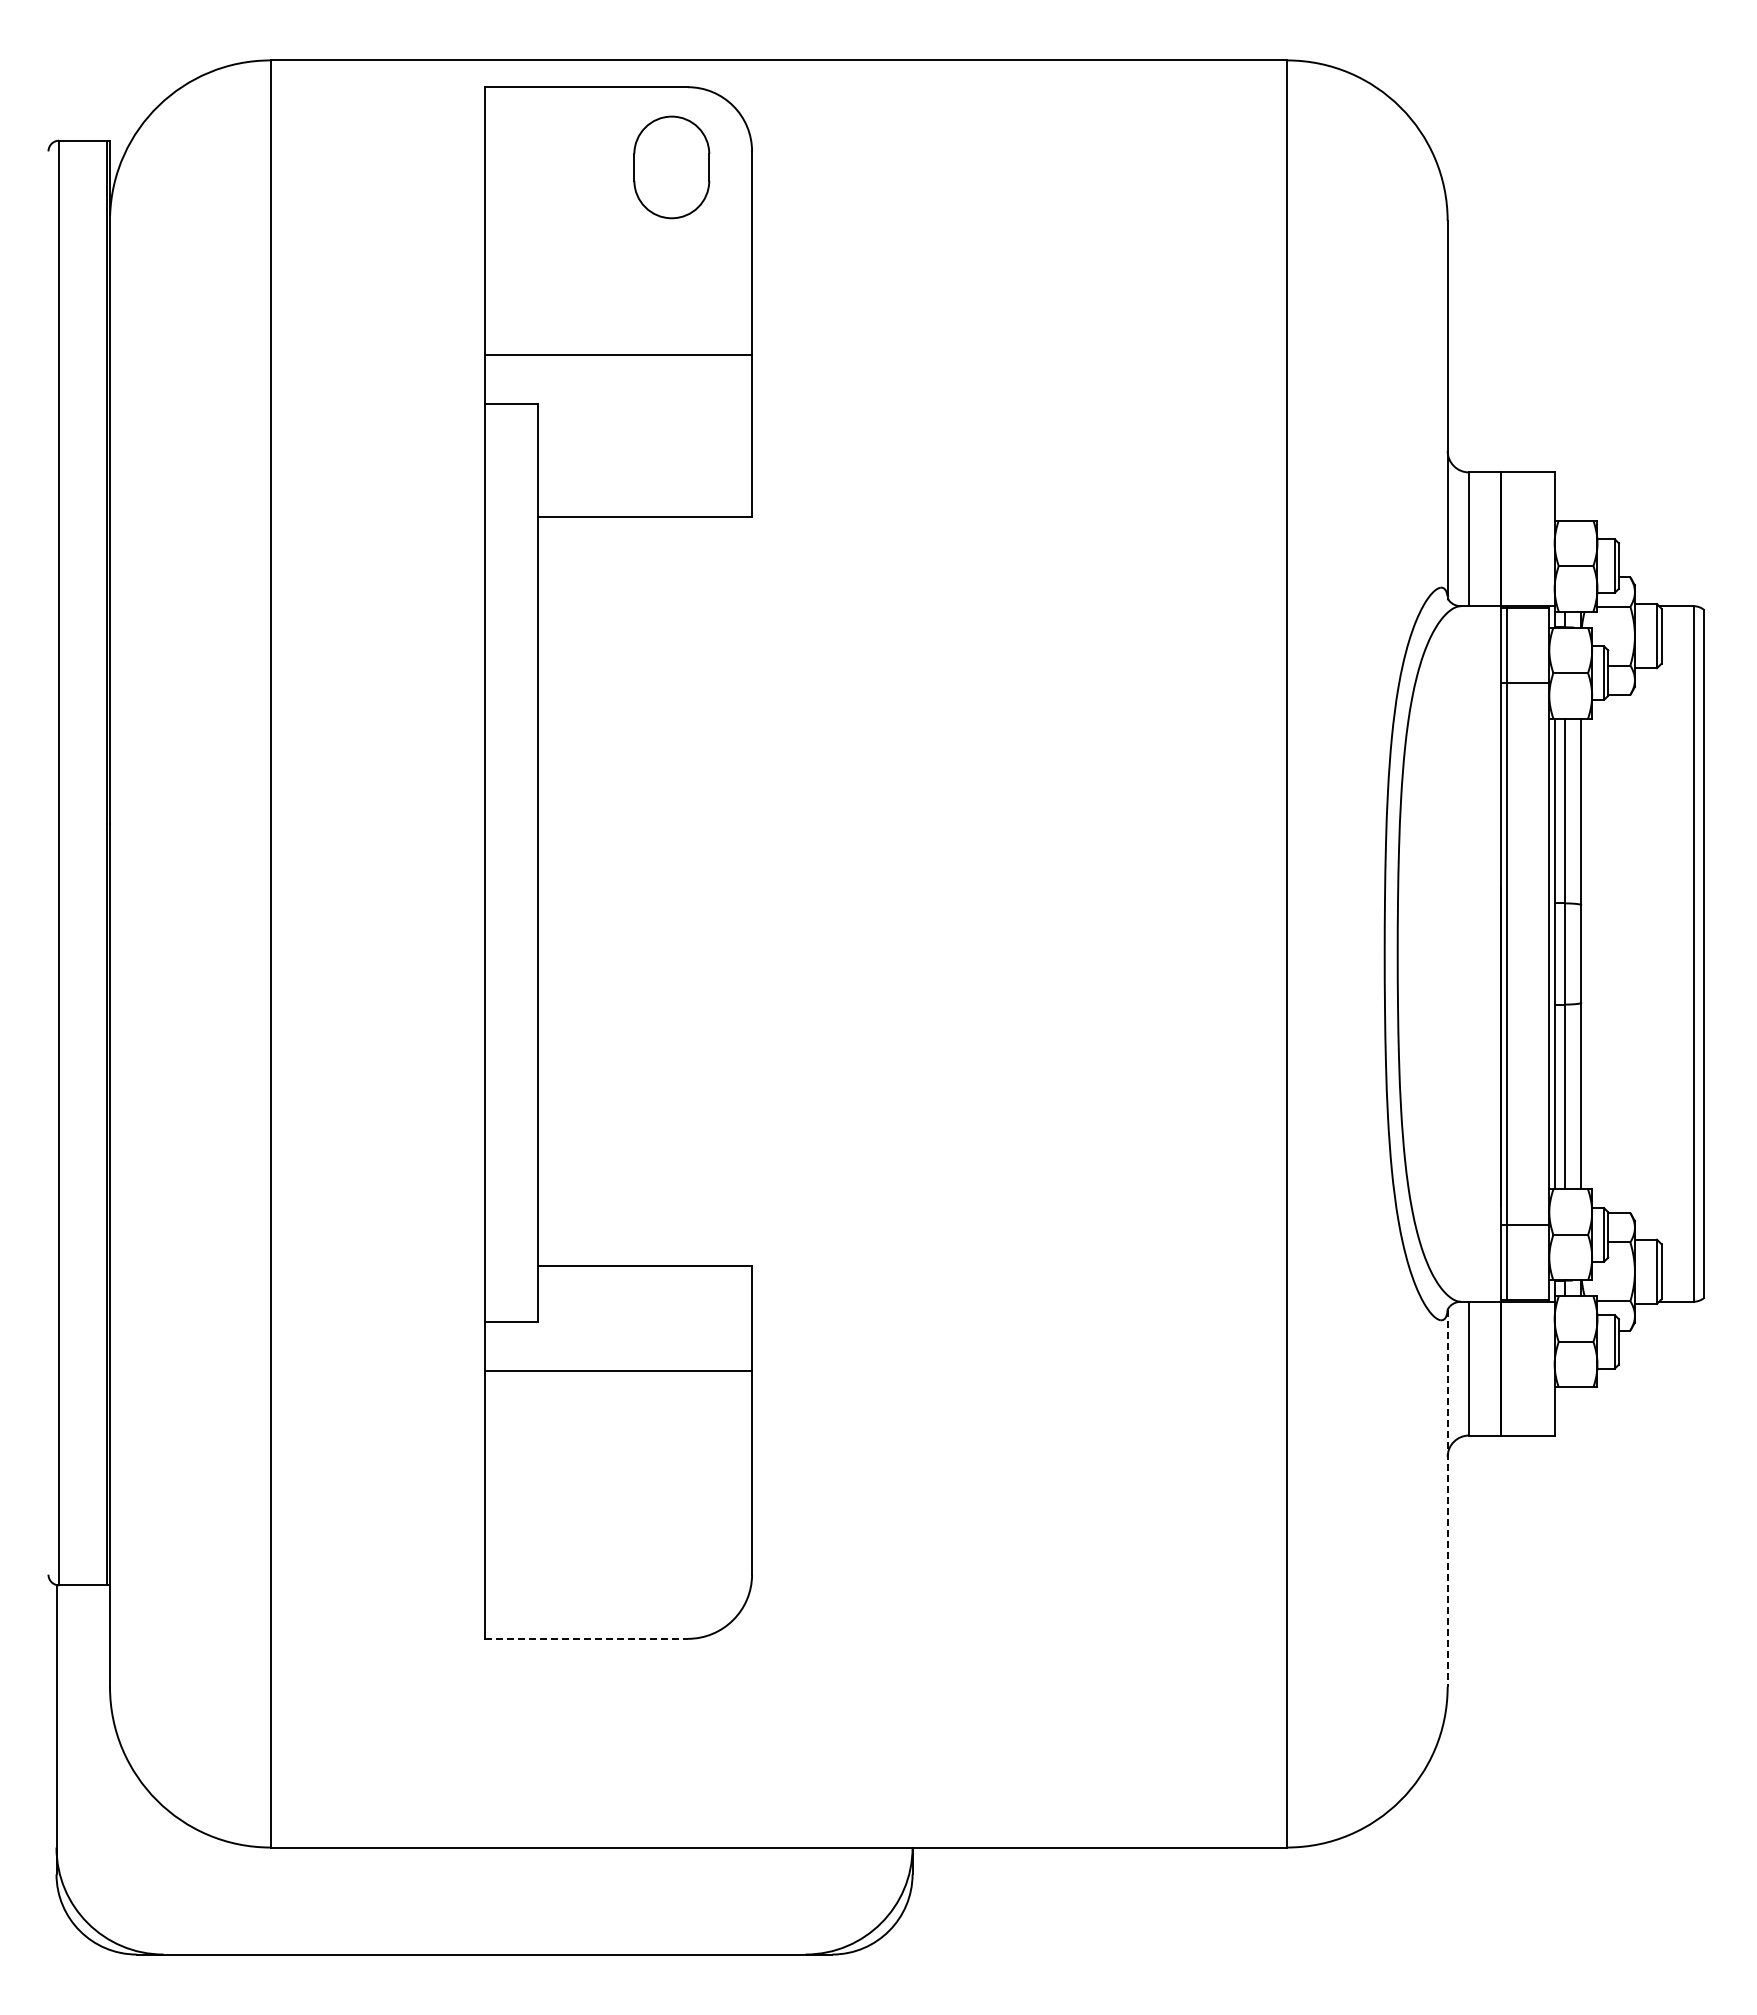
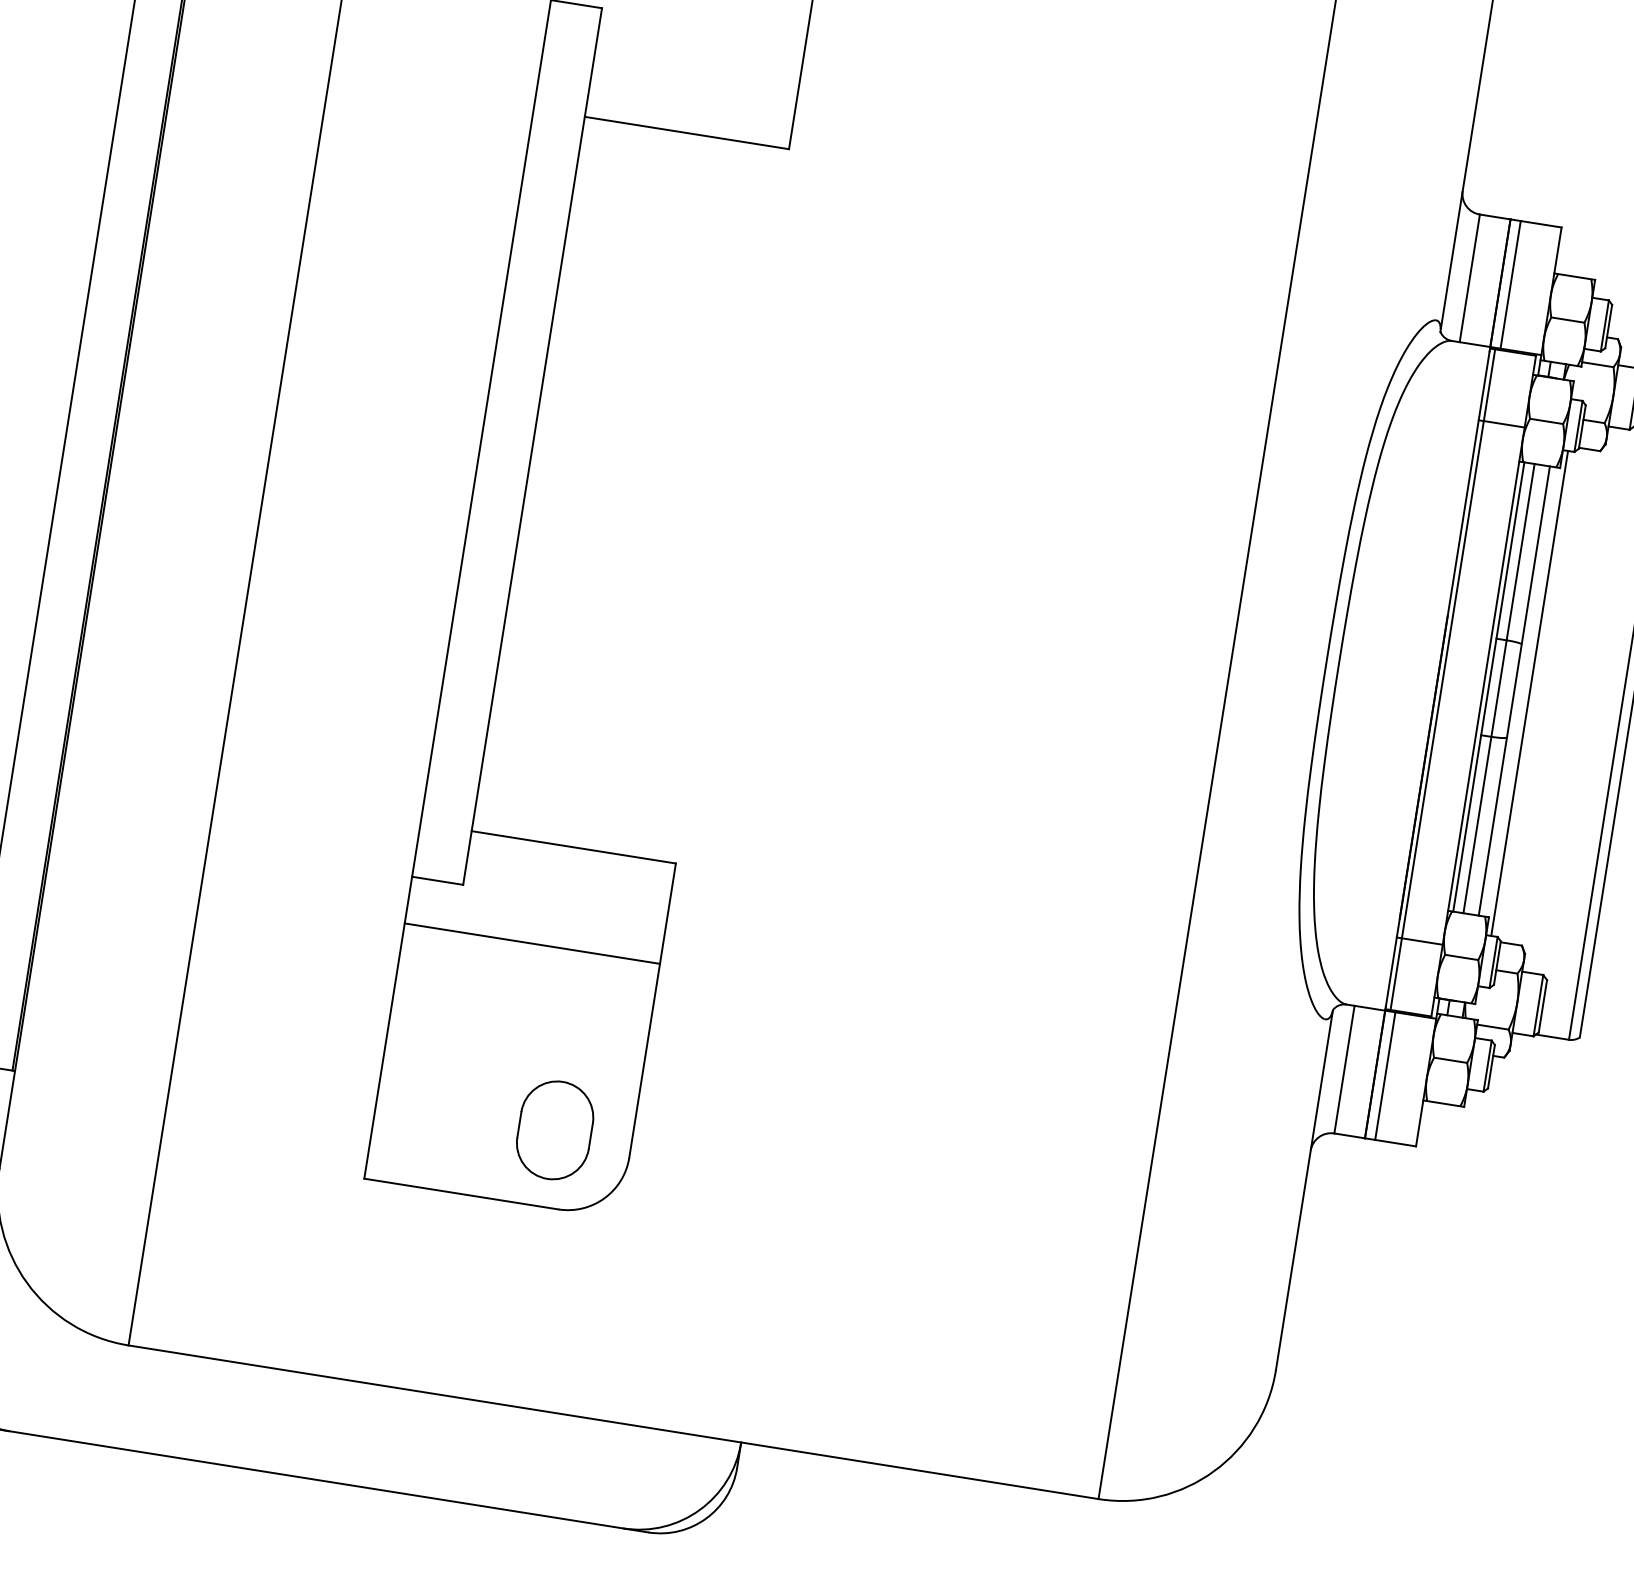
line: (1511, 539) -> (1510, 284), added
line: (1597, 953) -> (1529, 692), added
line: (1511, 1367) -> (1385, 1074), added
line: (1447, 1499) -> (1304, 1191), dashed -> solid
part: (671, 1558) -> (554, 1130), added
line: (586, 1638) -> (461, 1193), dashed -> solid

